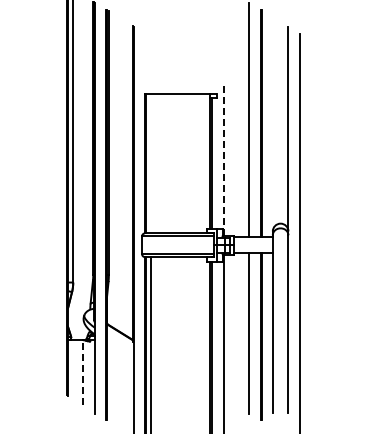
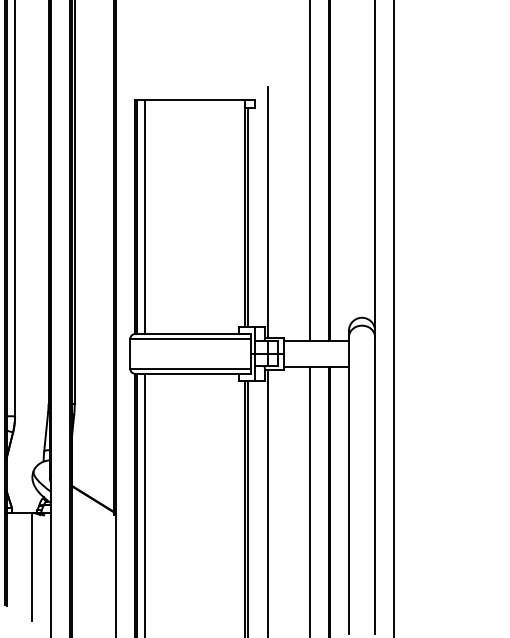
line: (224, 160) -> (268, 212), dashed -> solid
line: (150, 163) -> (144, 217), added
line: (83, 372) -> (32, 566), dashed -> solid

